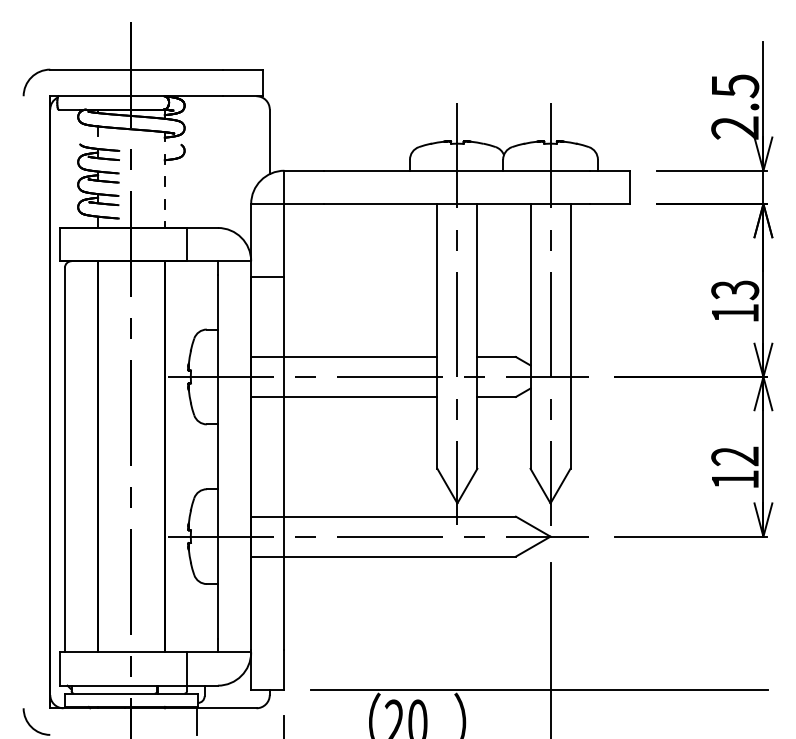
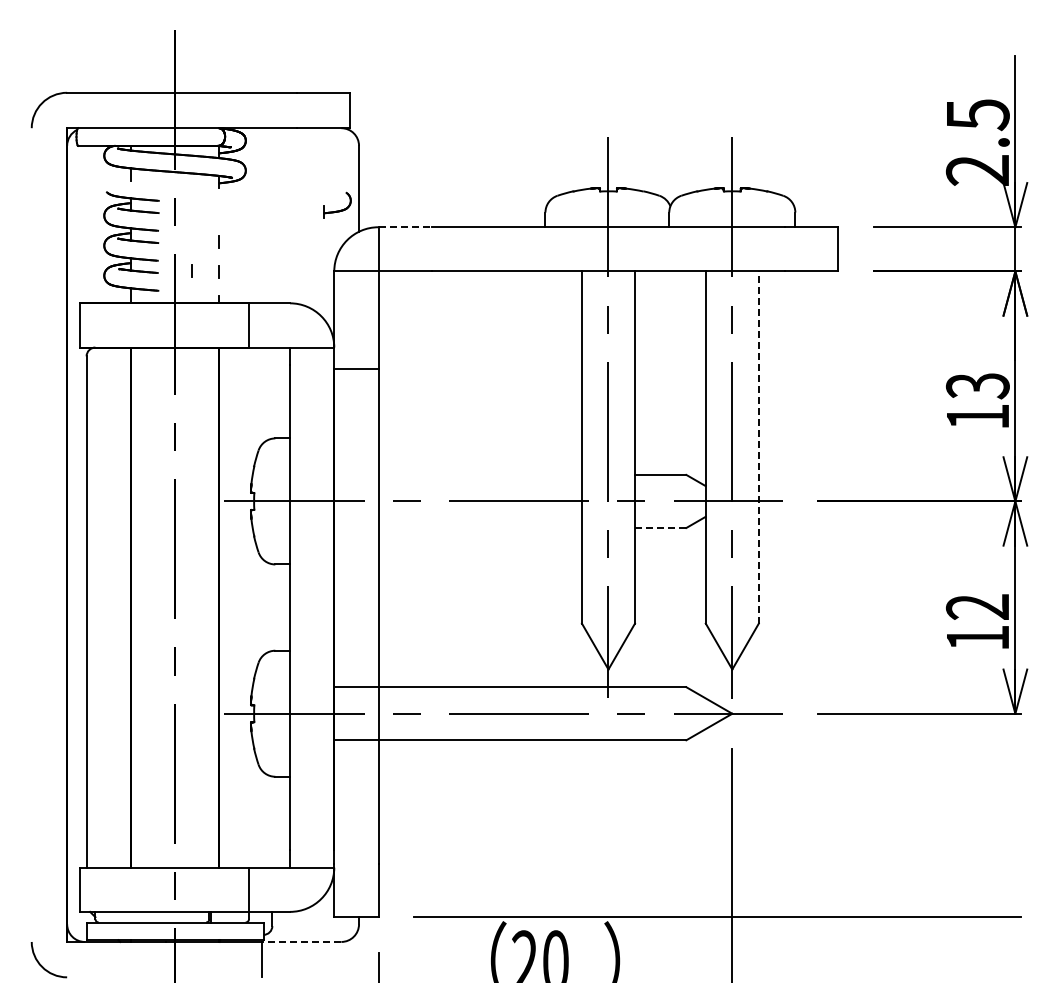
part: (174, 153) -> (337, 204), moved
line: (304, 170) -> (405, 227), solid -> dashed
line: (143, 203) -> (191, 270), added
line: (570, 336) -> (758, 447), solid -> dashed
line: (343, 356) -> (457, 474), removed
line: (343, 397) -> (457, 528), removed
line: (496, 397) -> (660, 528), solid -> dashed
line: (226, 707) -> (301, 941), solid -> dashed

